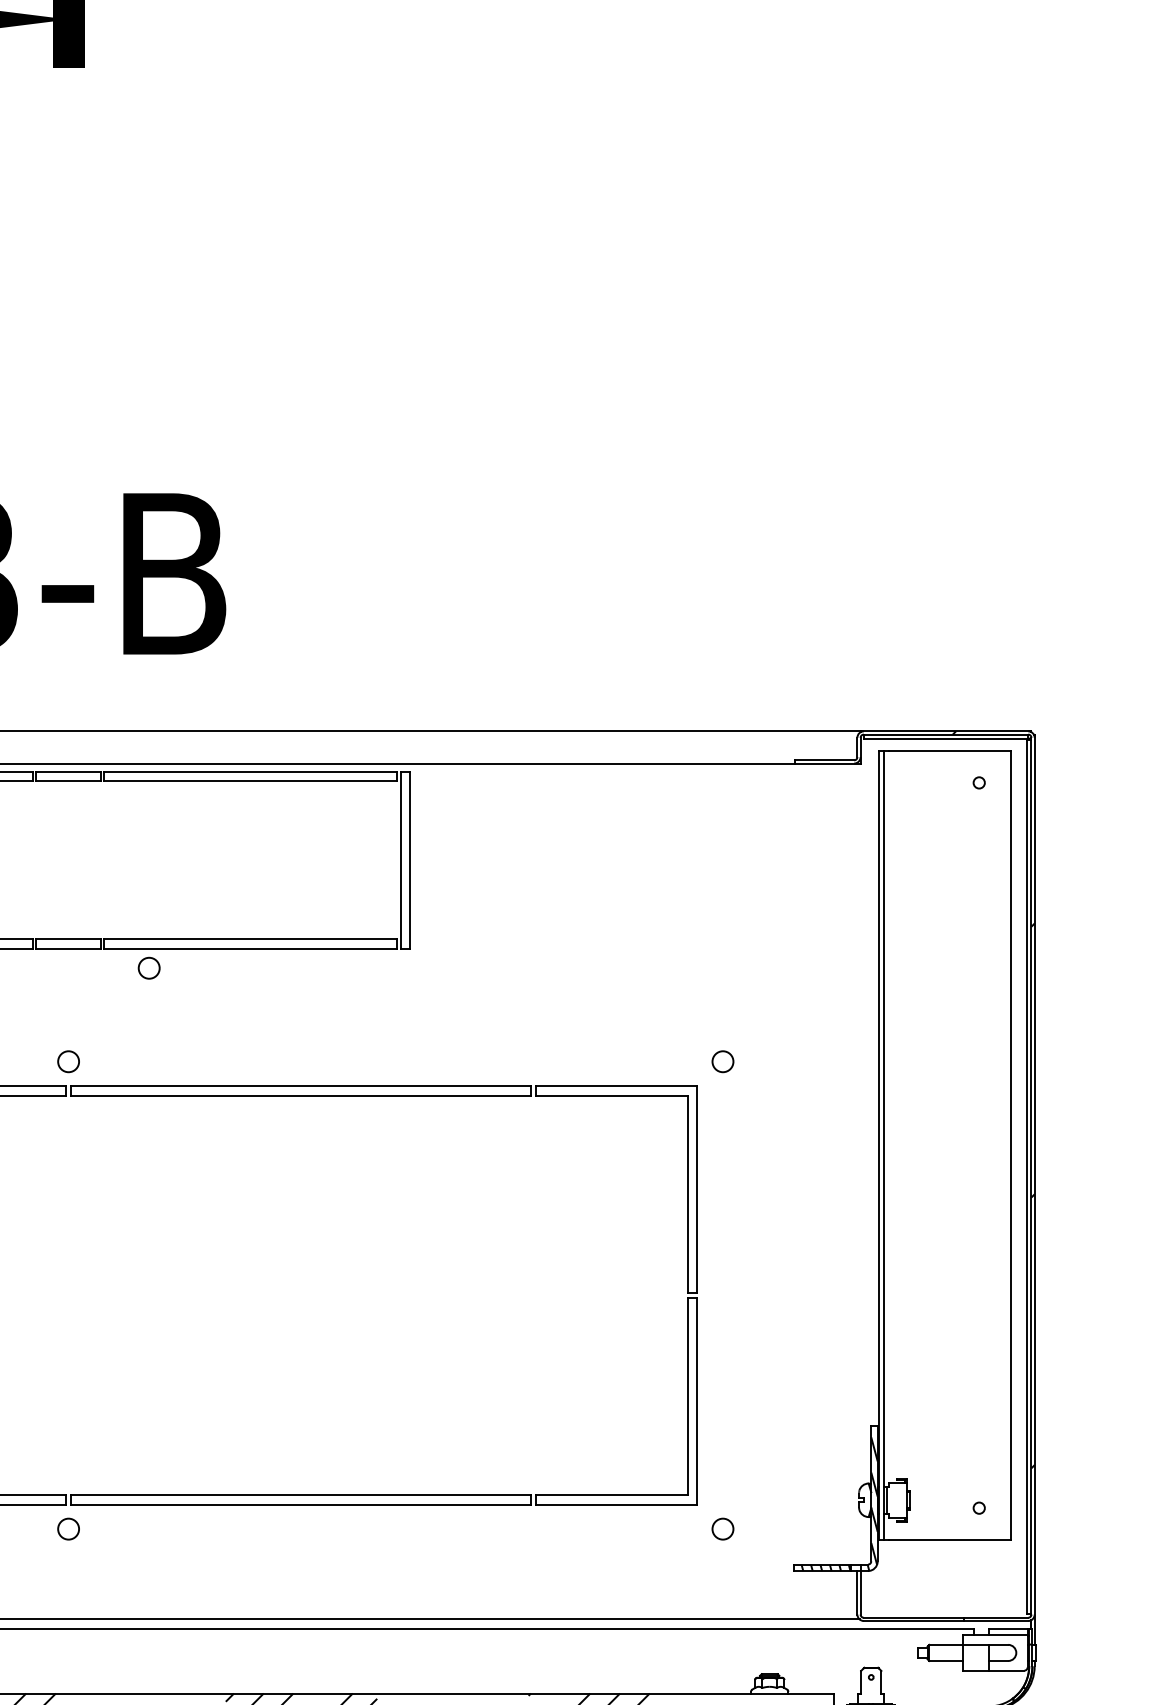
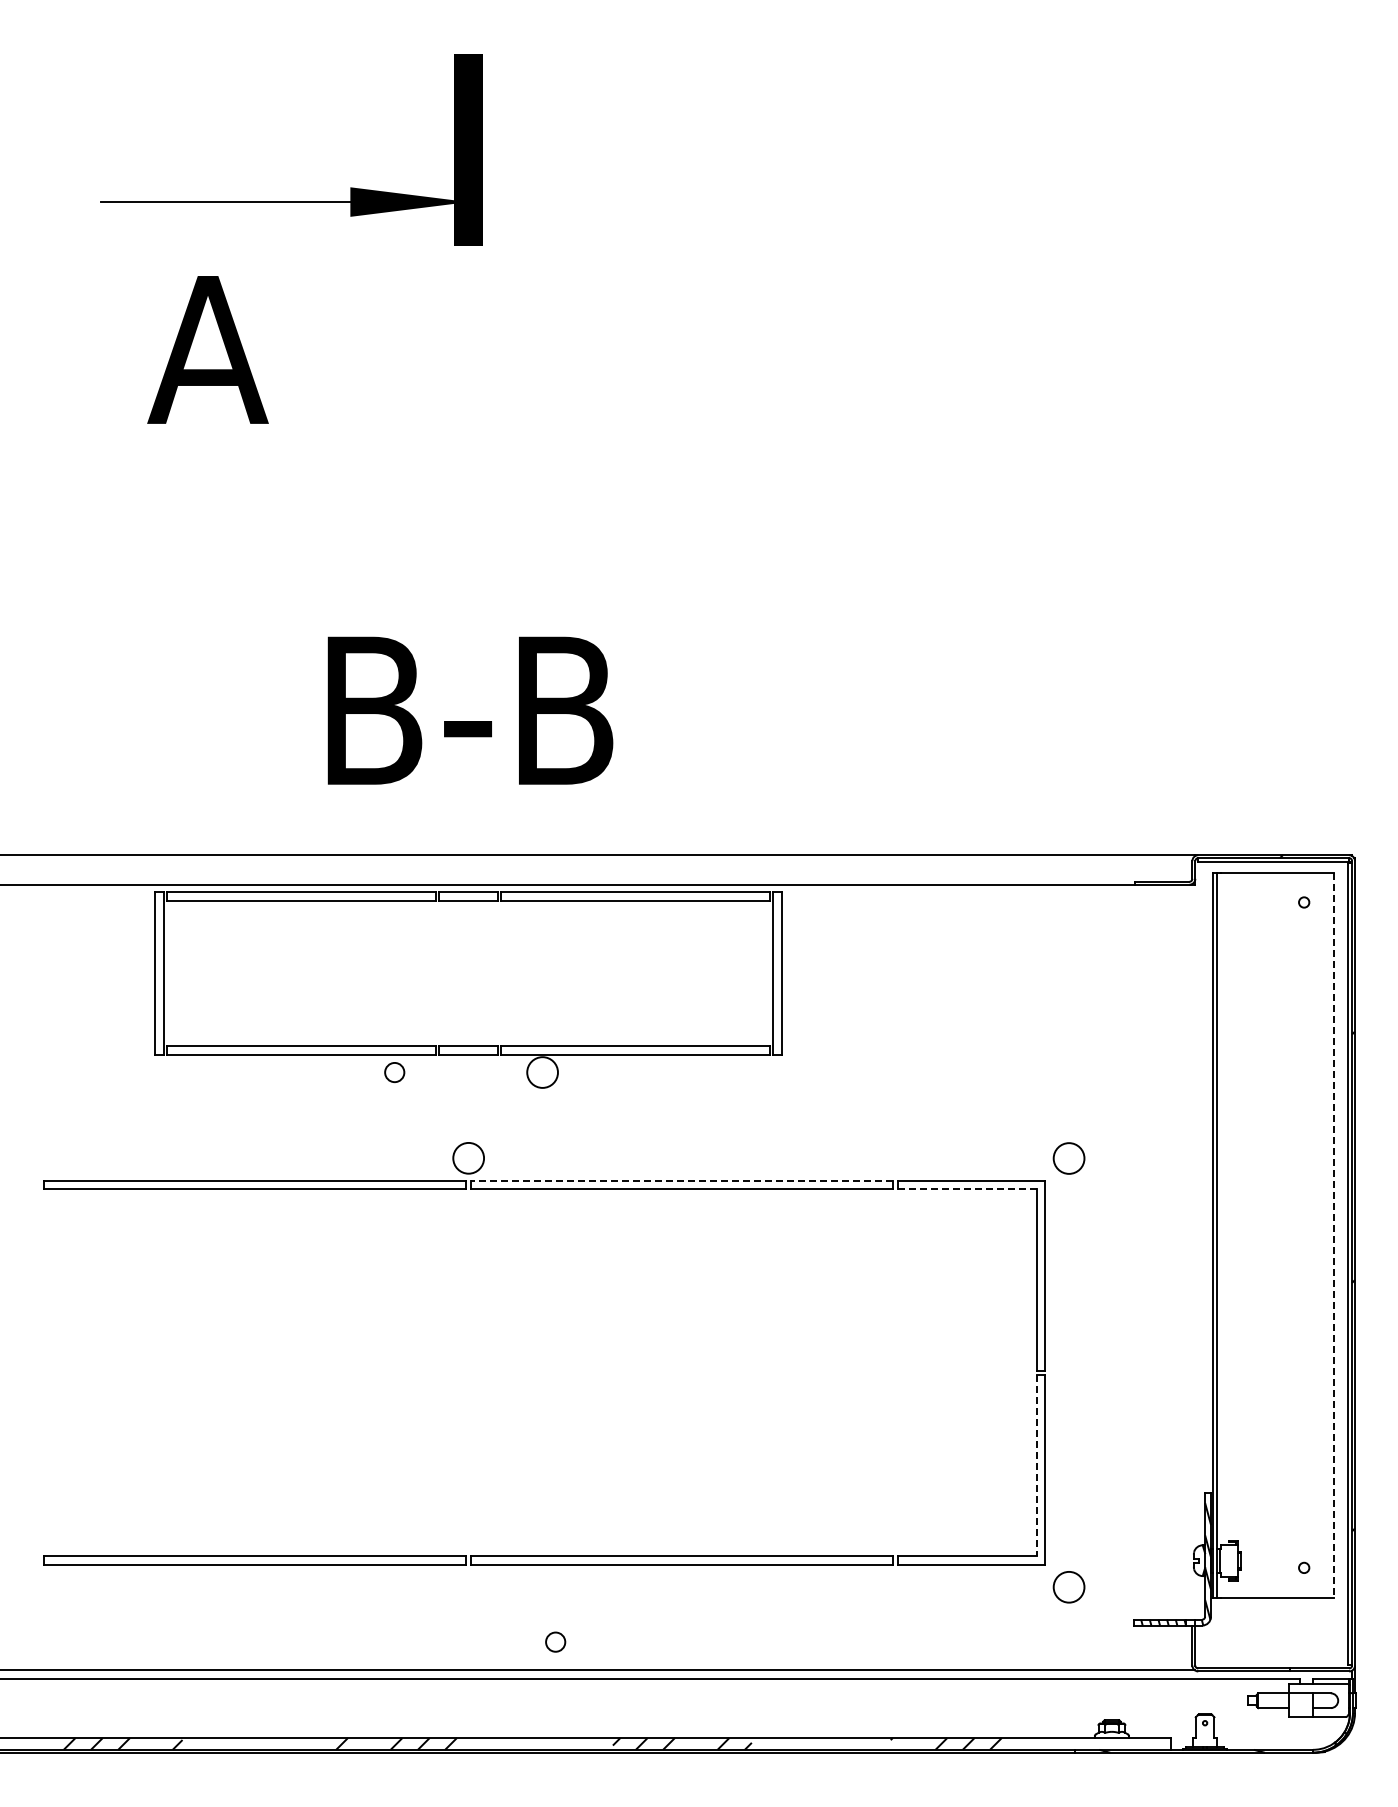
circle: (149, 968) -> (542, 1072), size x1.6
circle: (68, 1060) -> (468, 1157), size x1.6
circle: (722, 1060) -> (1068, 1157), size x1.6
line: (300, 1085) -> (681, 1180), solid -> dashed
line: (612, 1095) -> (967, 1189), solid -> dashed
line: (1011, 1145) -> (1333, 1235), solid -> dashed
line: (687, 1396) -> (1036, 1465), solid -> dashed
circle: (68, 1528) -> (555, 1641), moved
circle: (722, 1528) -> (1068, 1586), size x1.6

